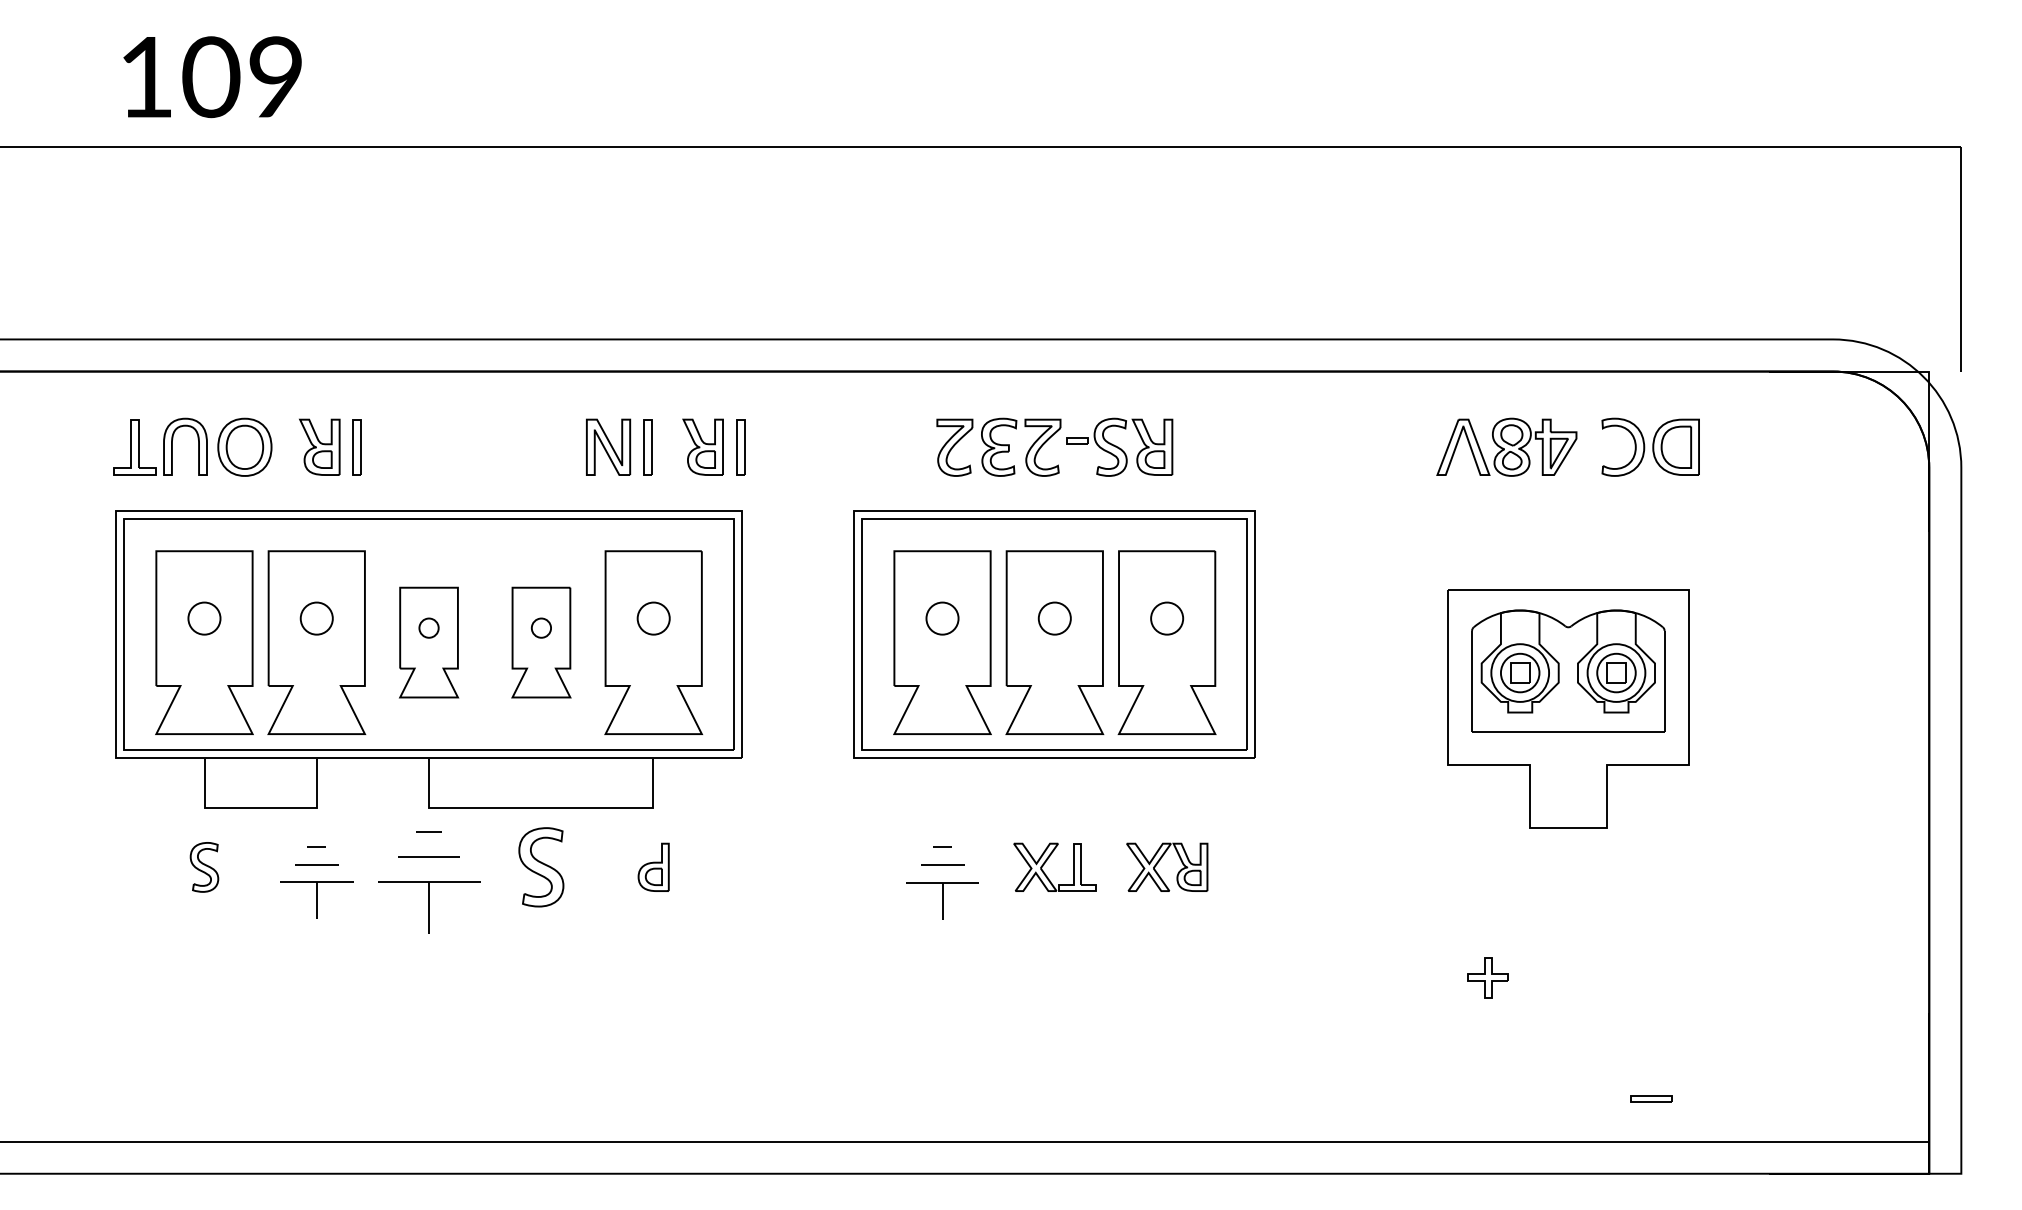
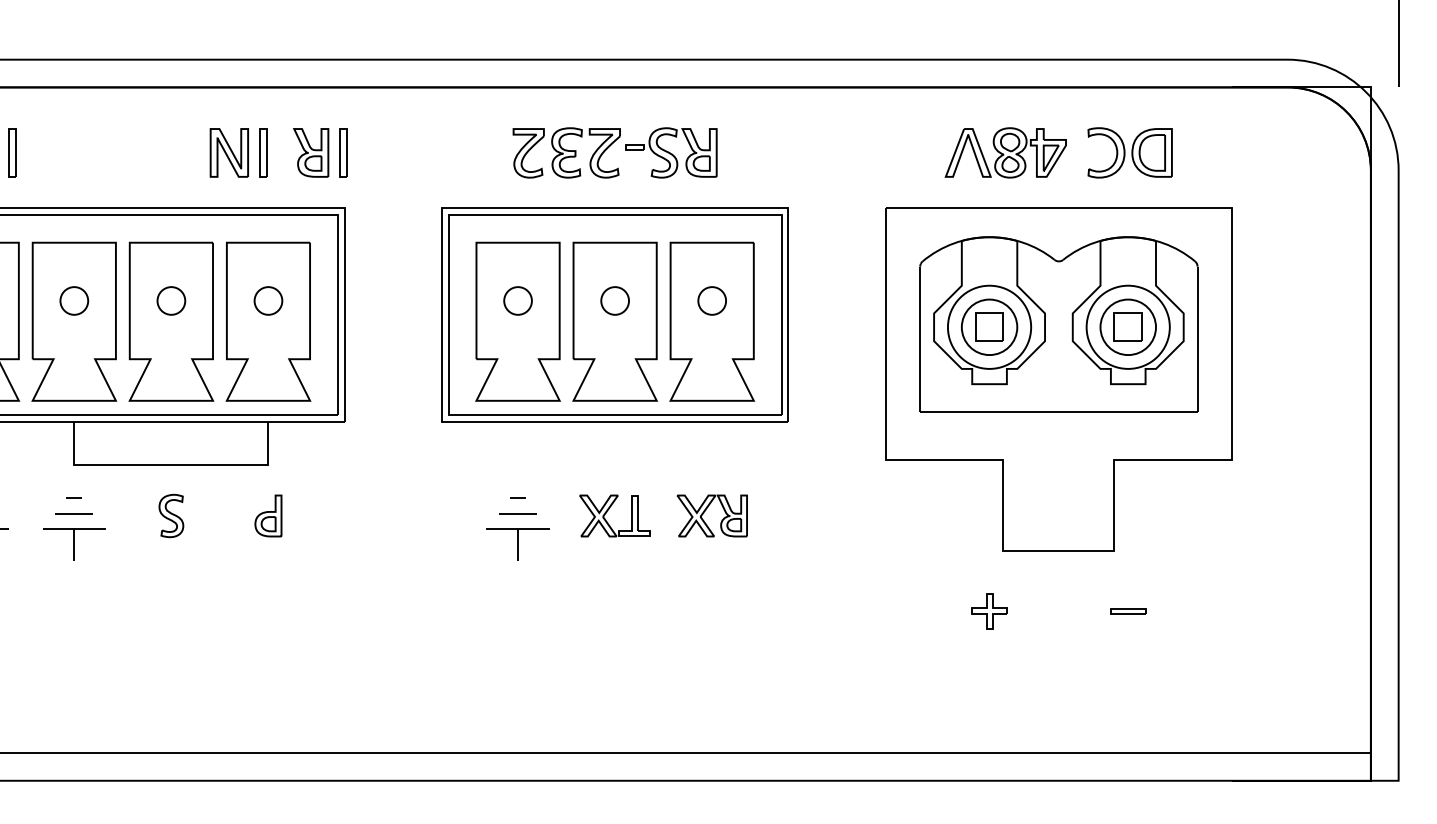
part: (428, 642) -> (73, 321), size x1.67
part: (541, 642) -> (171, 321), size x1.67
part: (1568, 708) -> (1059, 378), size x1.67
part: (541, 867) -> (171, 516), size x0.62
part: (428, 882) -> (73, 529), size x0.71
part: (1651, 1098) -> (1128, 611), moved

